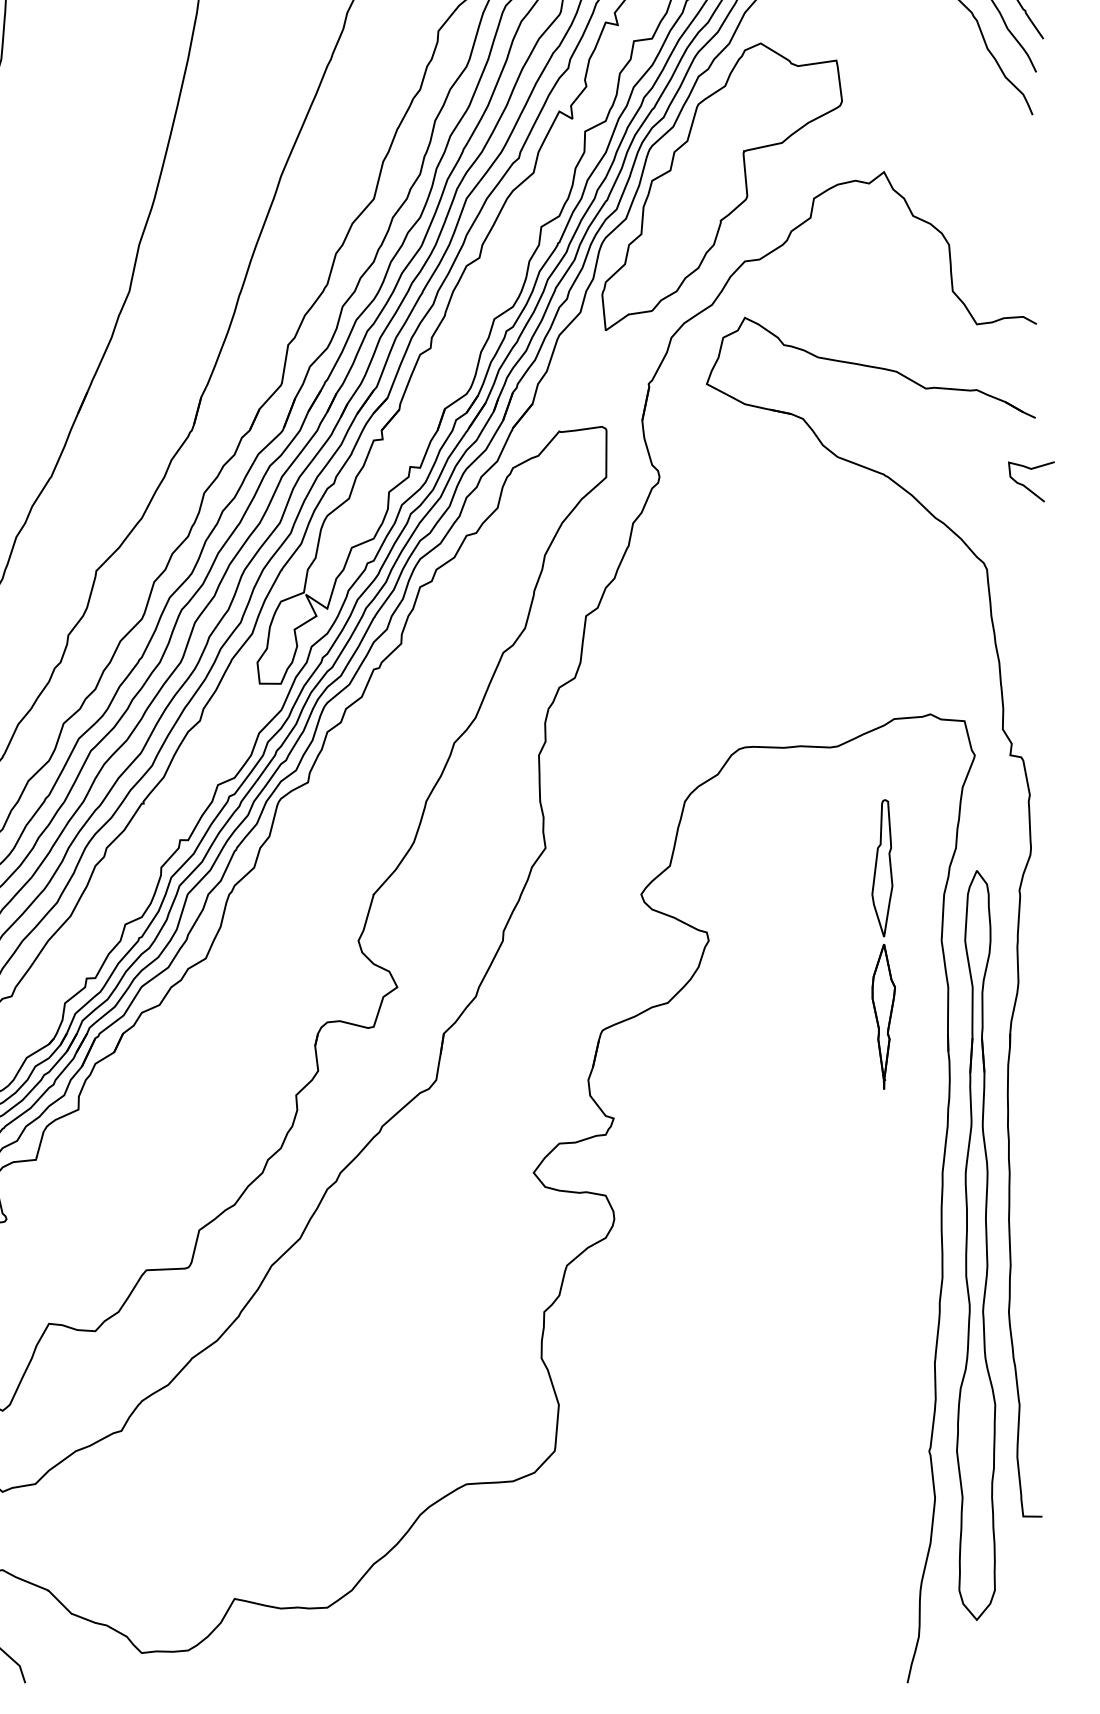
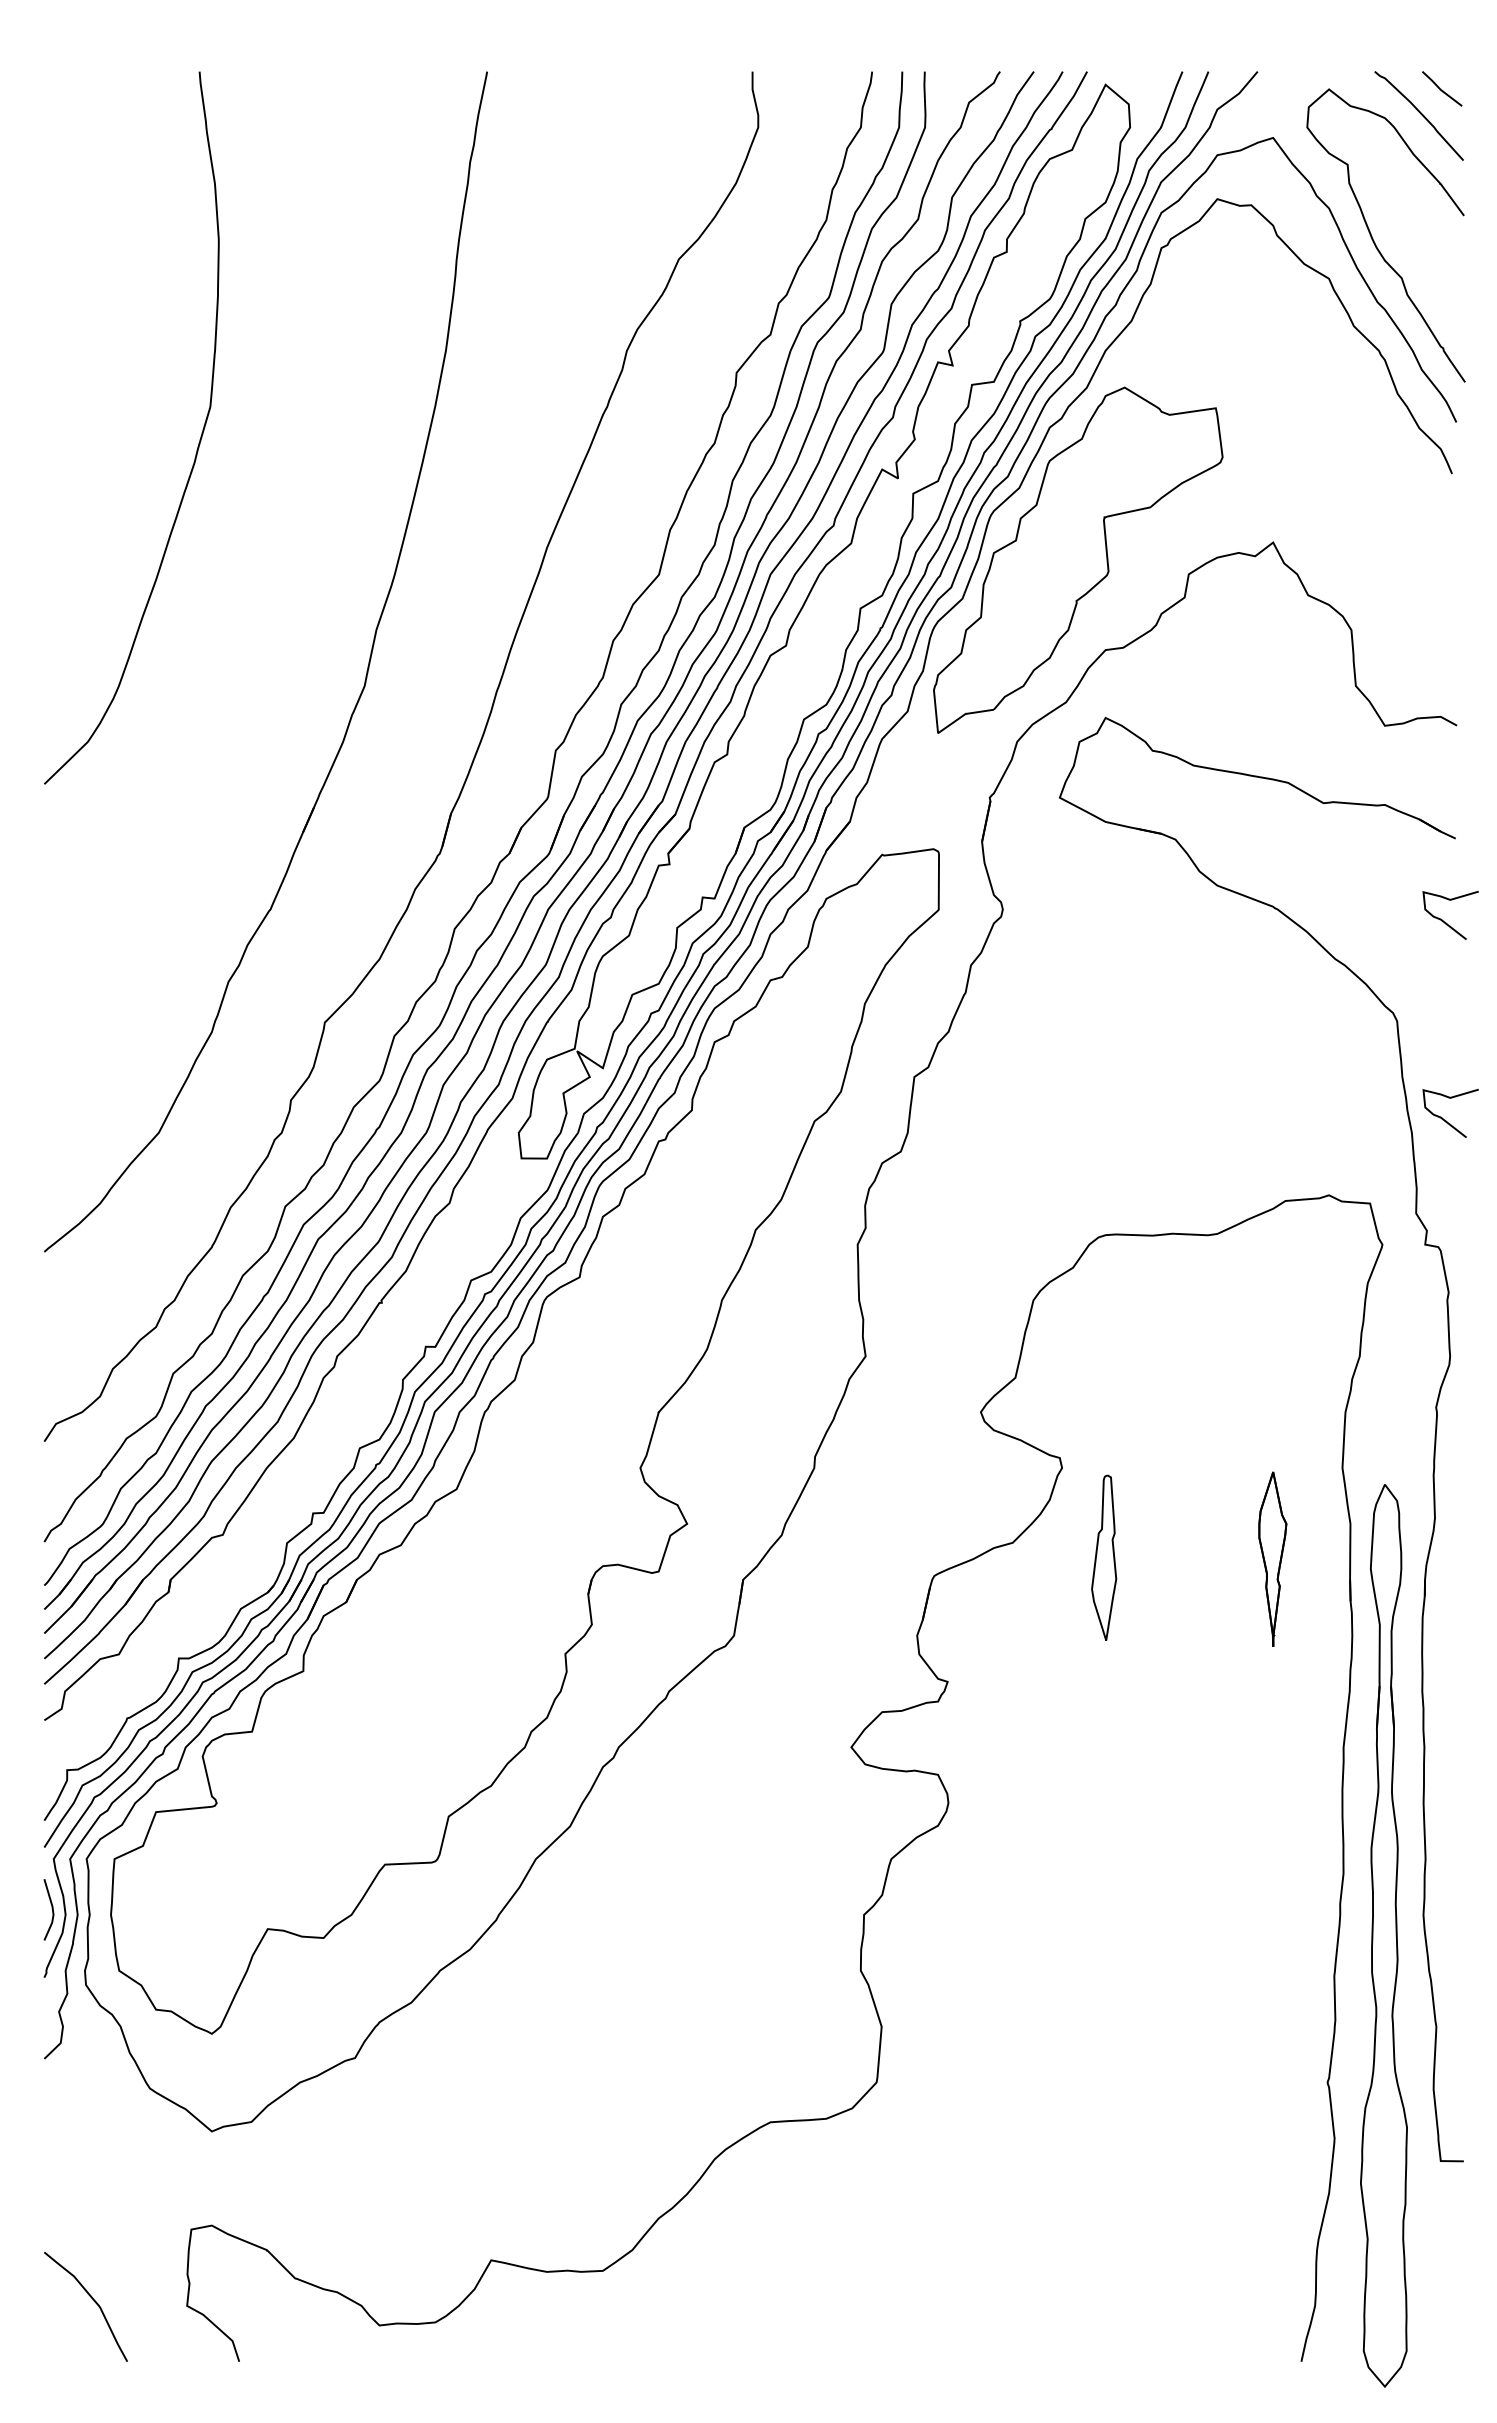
curve: (1028, 652) -> (1446, 1120), added
part: (882, 868) -> (1104, 1557), moved
part: (975, 1245) -> (1383, 1935), moved

